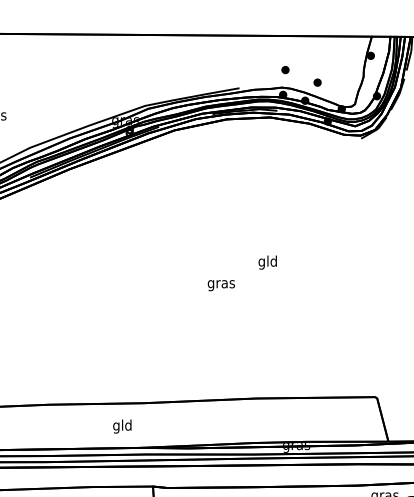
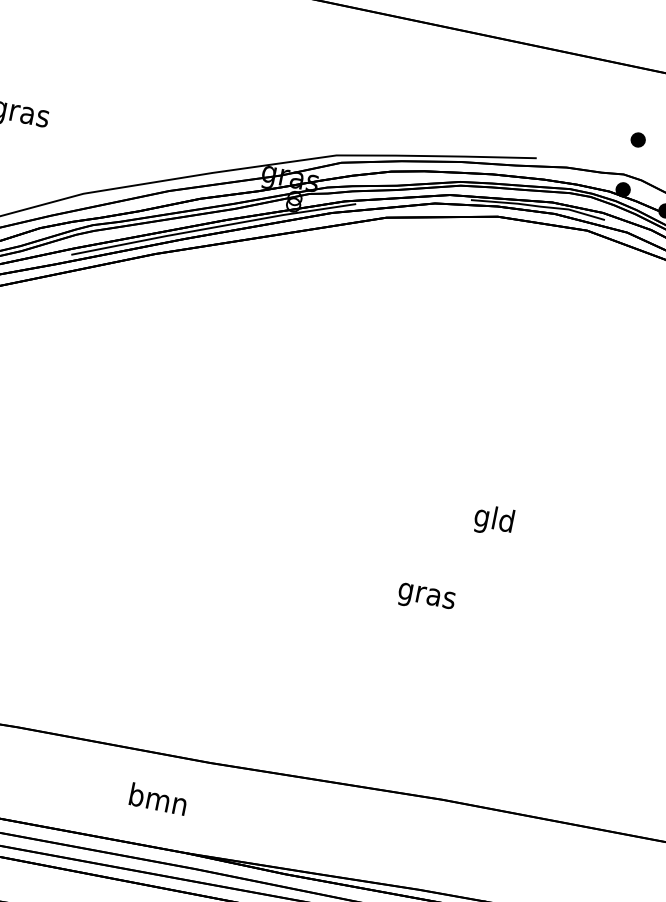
text: (267, 262) -> (493, 520), moved
text: (220, 285) -> (424, 598), moved
text: (122, 426) -> (157, 801), gld -> bmn

